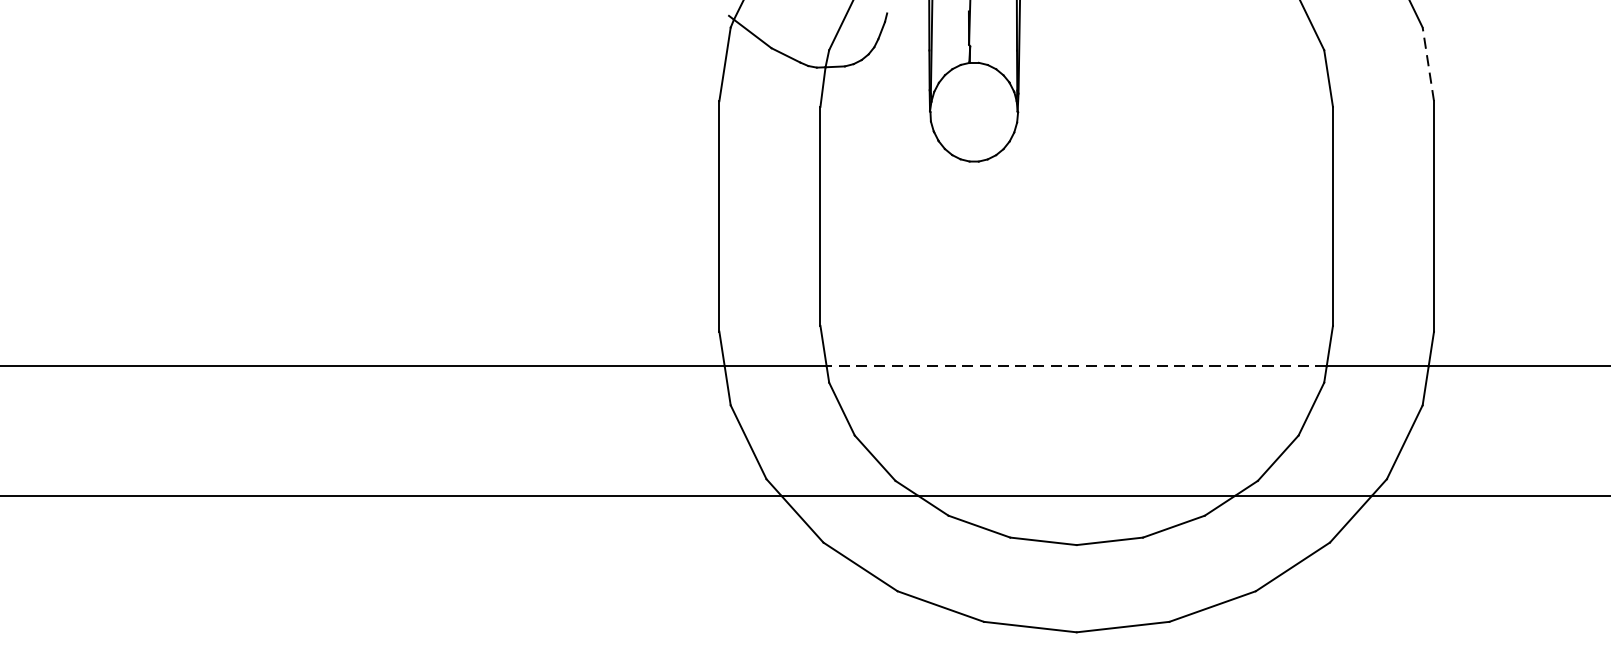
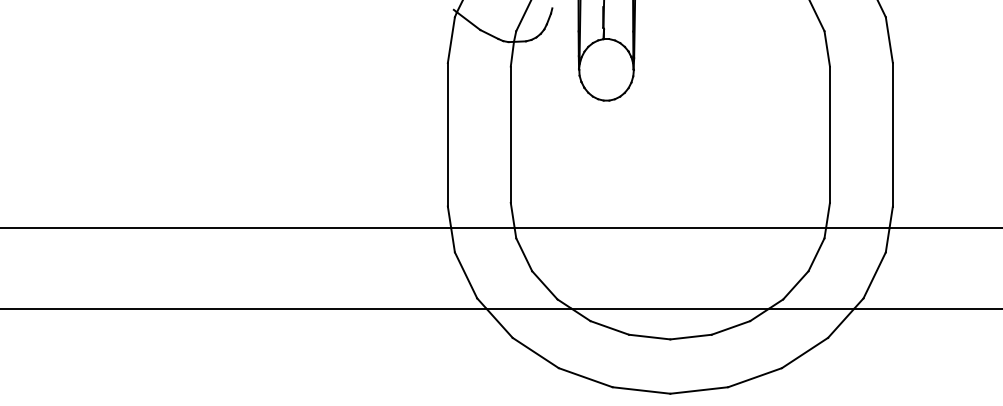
line: (1428, 63) -> (889, 39), dashed -> solid
line: (1076, 366) -> (670, 228), dashed -> solid

